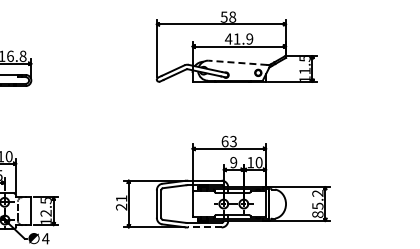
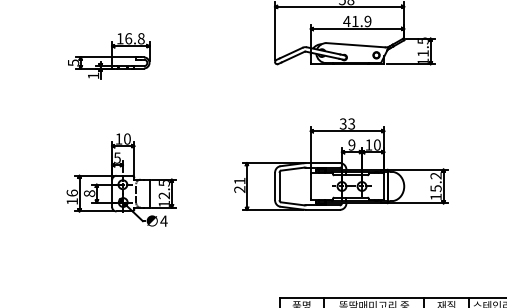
line: (237, 63) -> (355, 45), dashed -> solid
text: (224, 141) -> (342, 123), 63 -> 33
text: (317, 214) -> (435, 196), 85.2 -> 15.2
line: (205, 227) -> (323, 209), dashed -> solid

